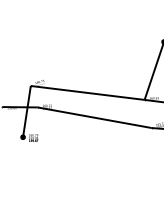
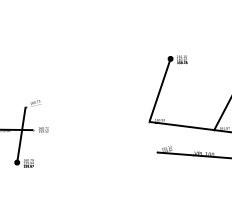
line: (87, 92) -> (87, 113), removed
line: (95, 117) -> (95, 141), removed

